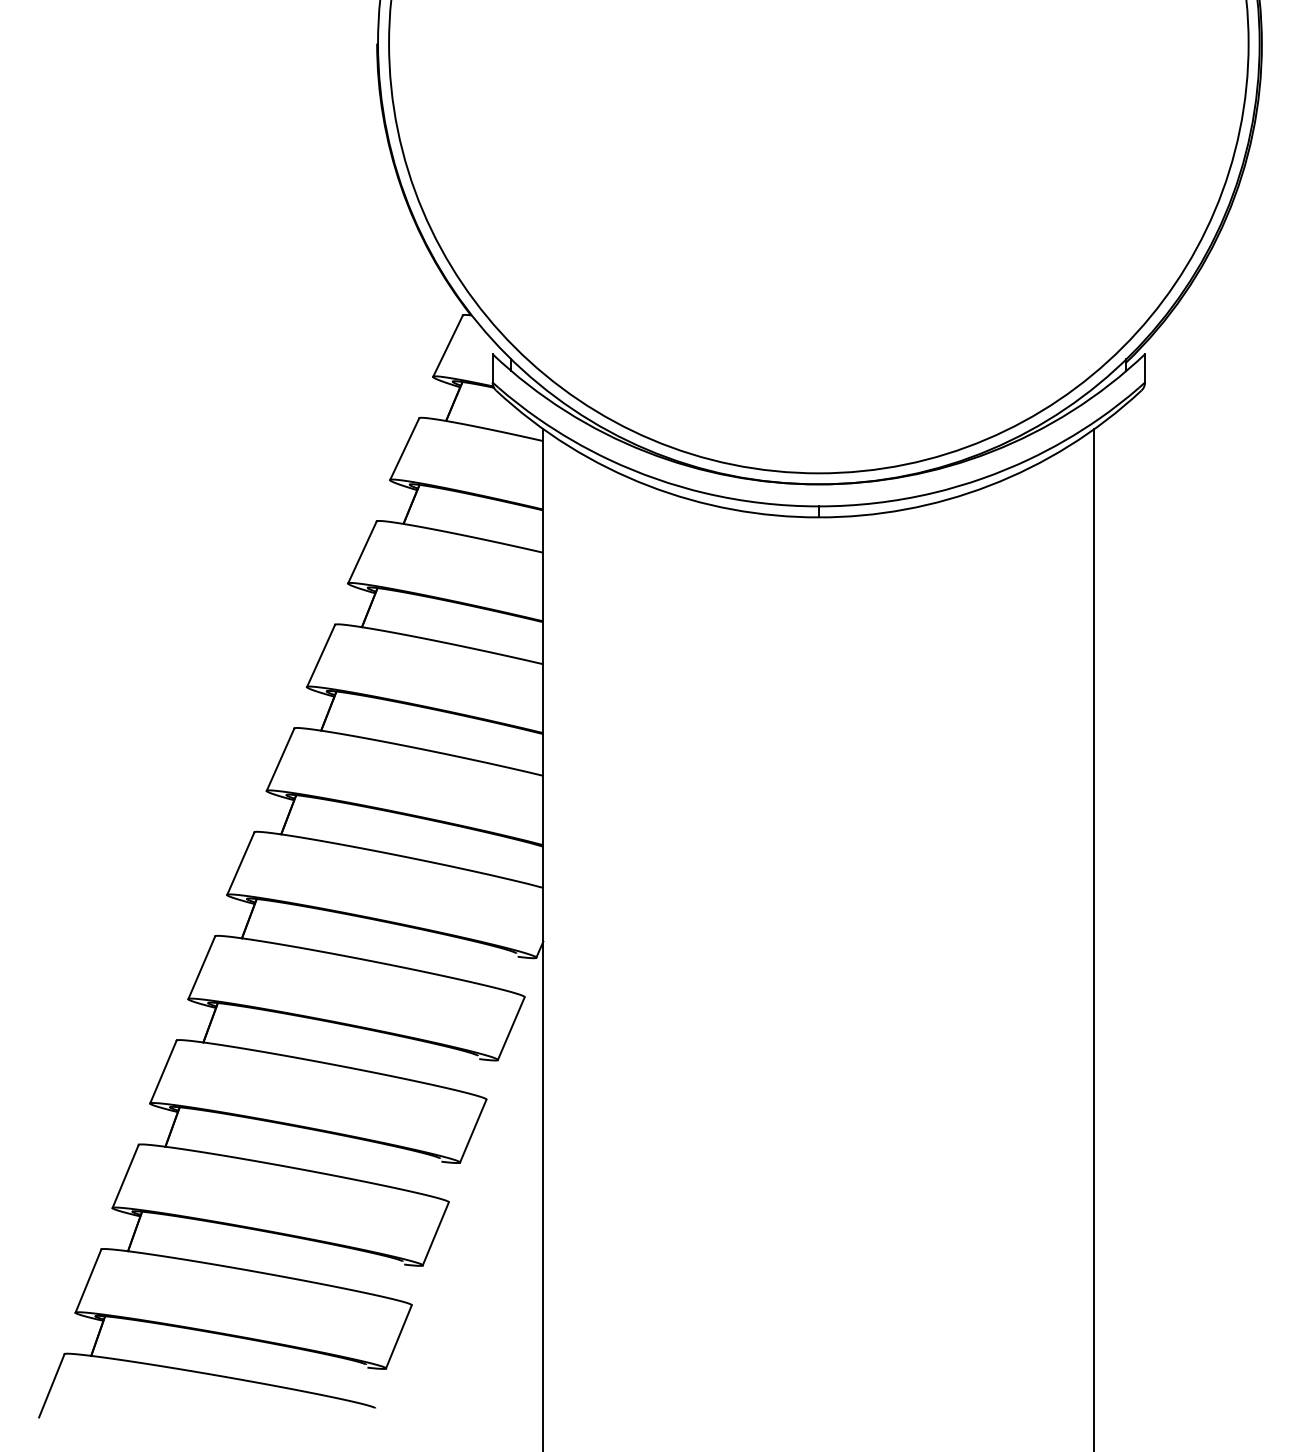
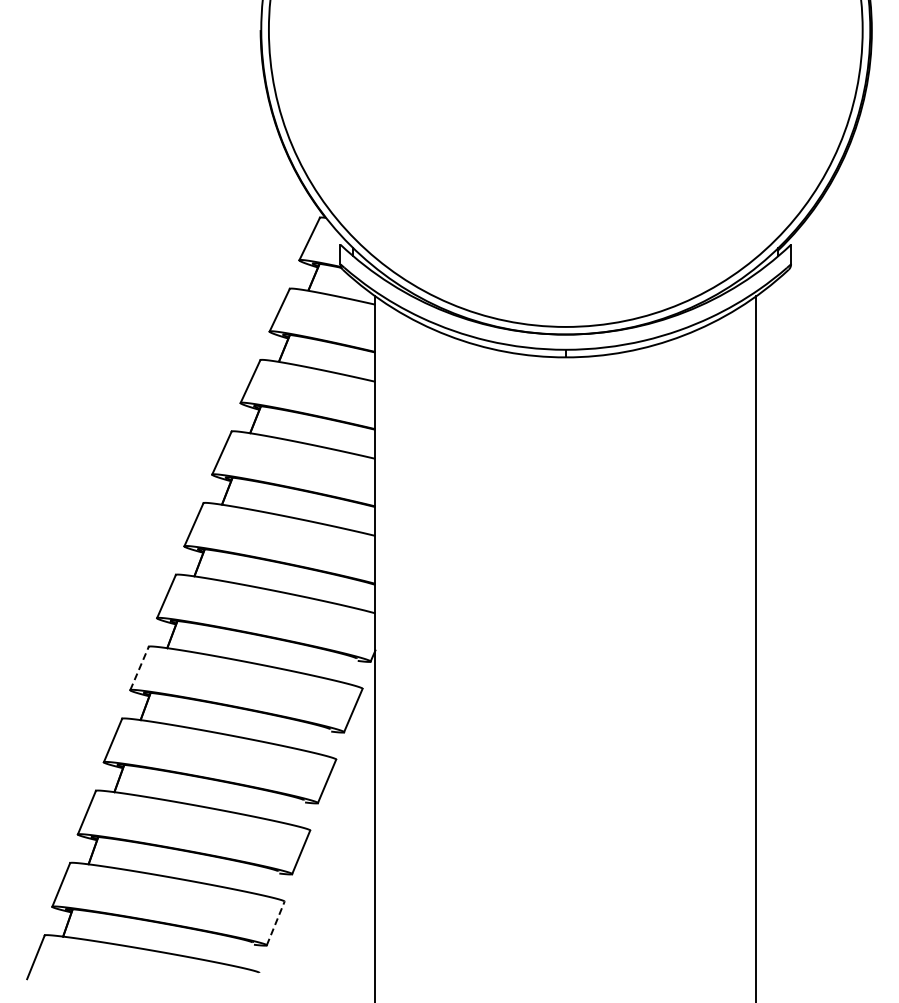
line: (201, 967) -> (139, 668), solid -> dashed
line: (398, 1336) -> (275, 923), solid -> dashed

